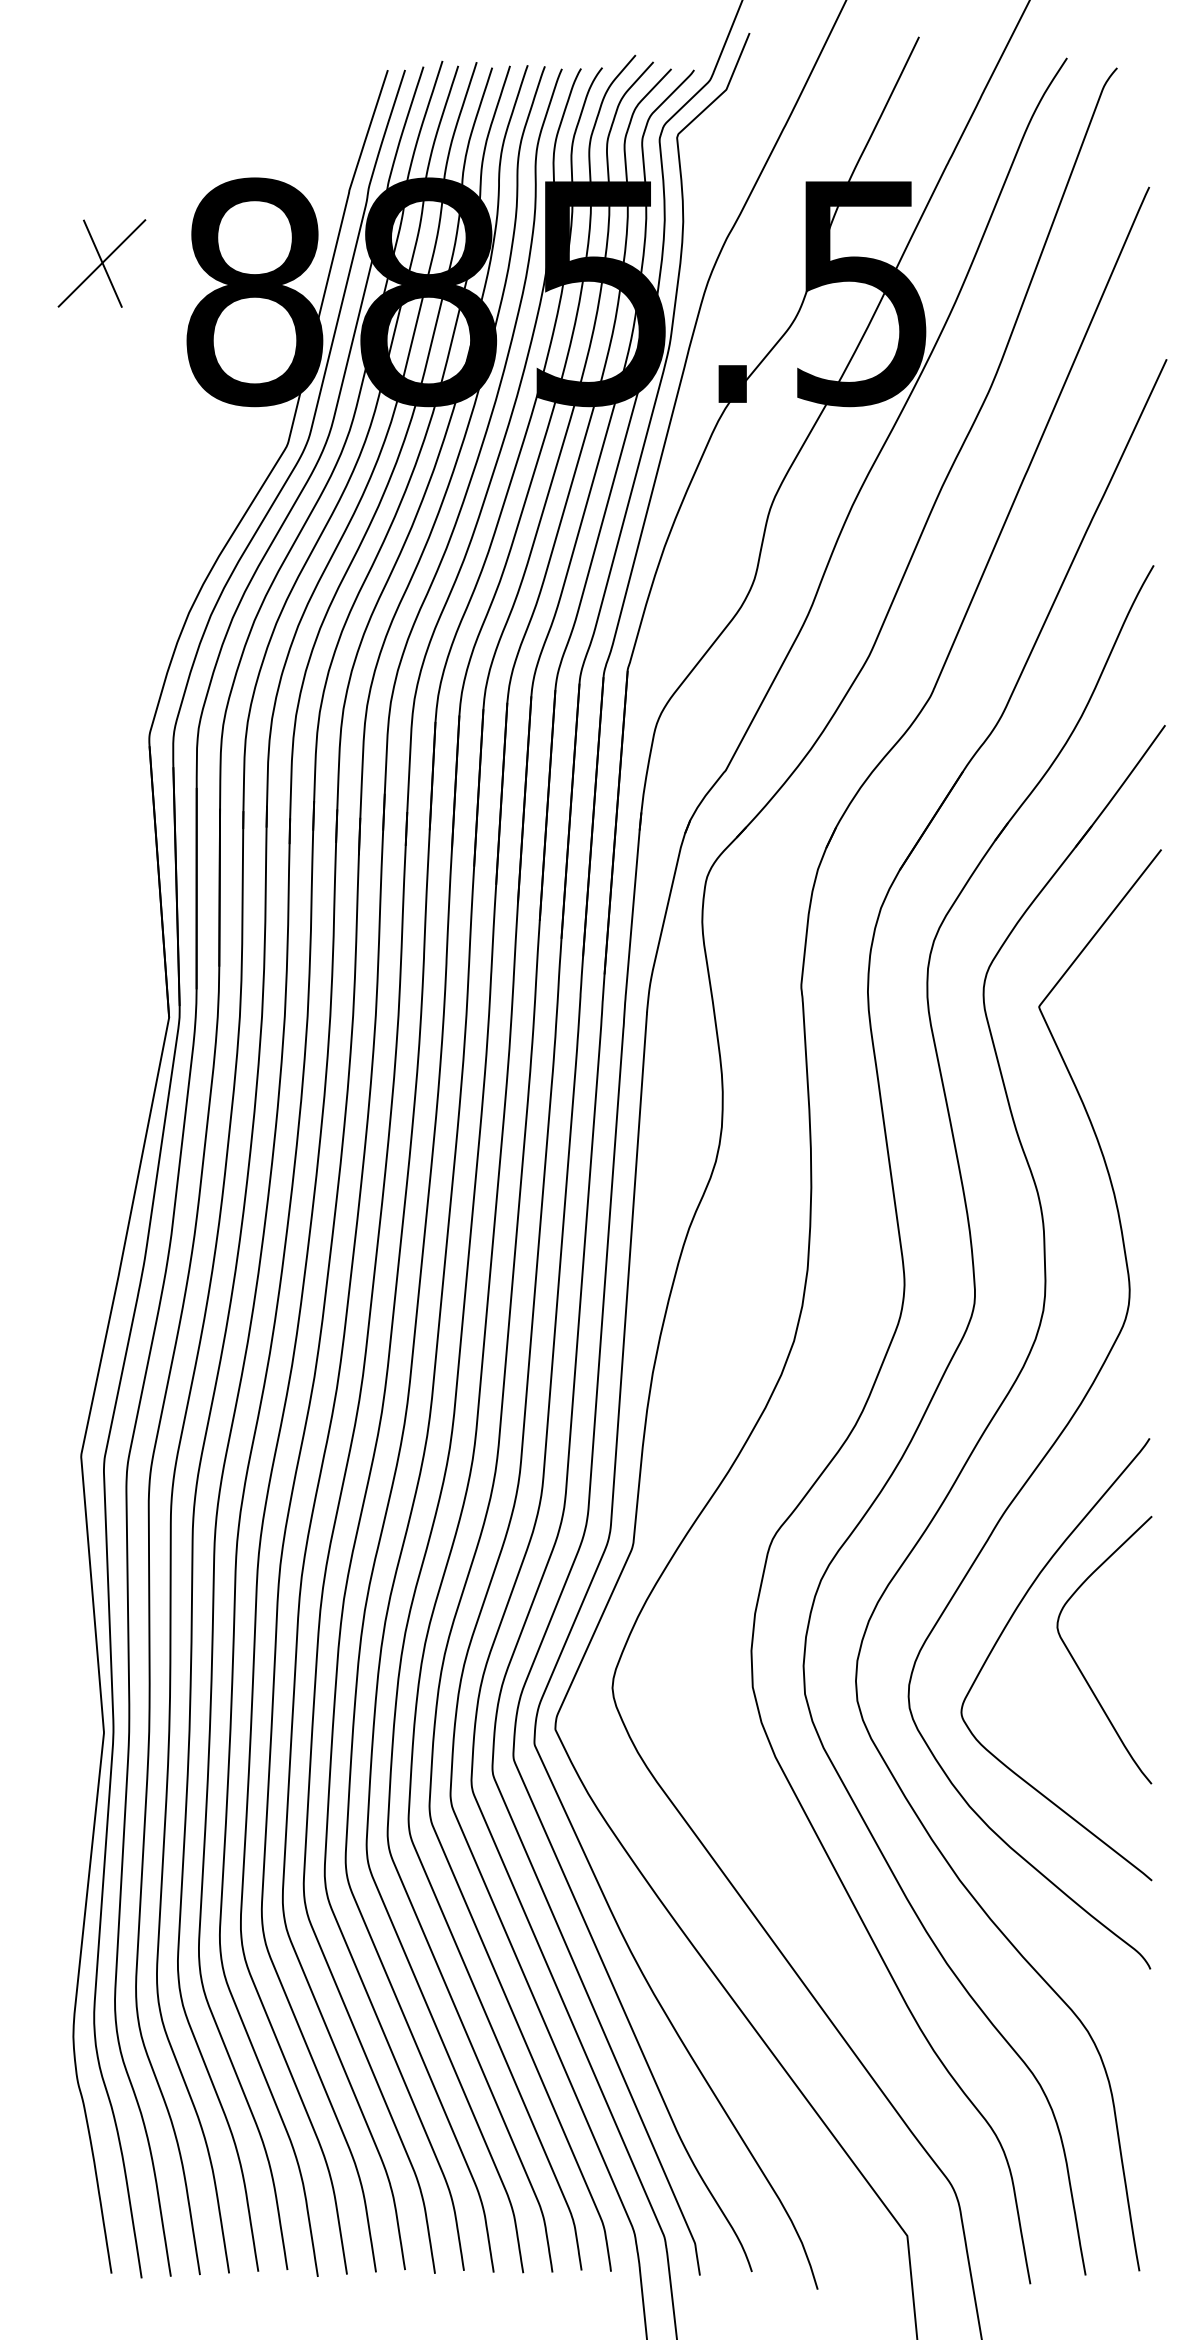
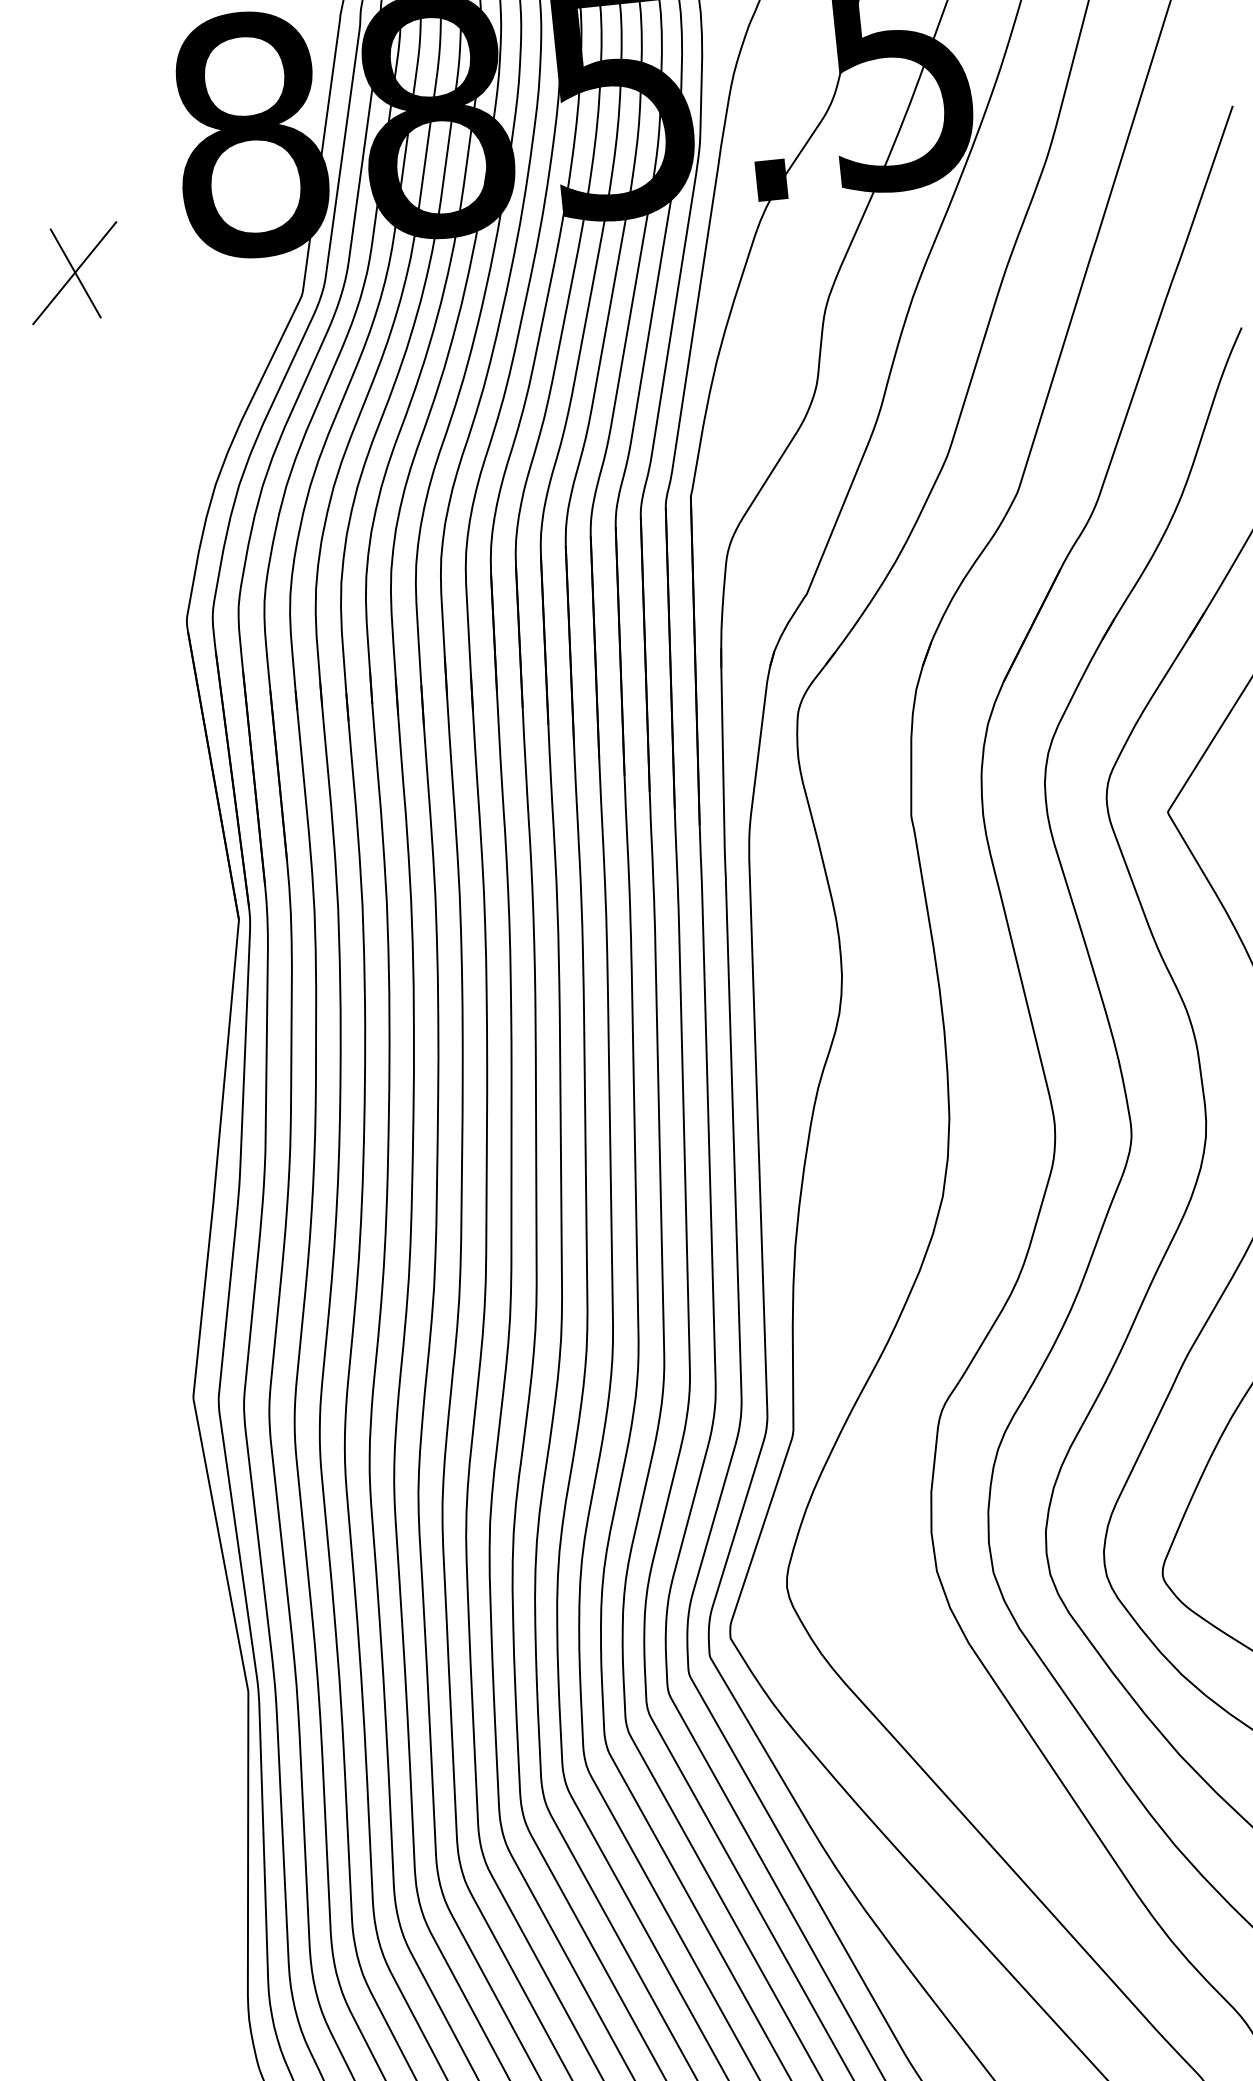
part: (101, 263) -> (74, 273), moved

